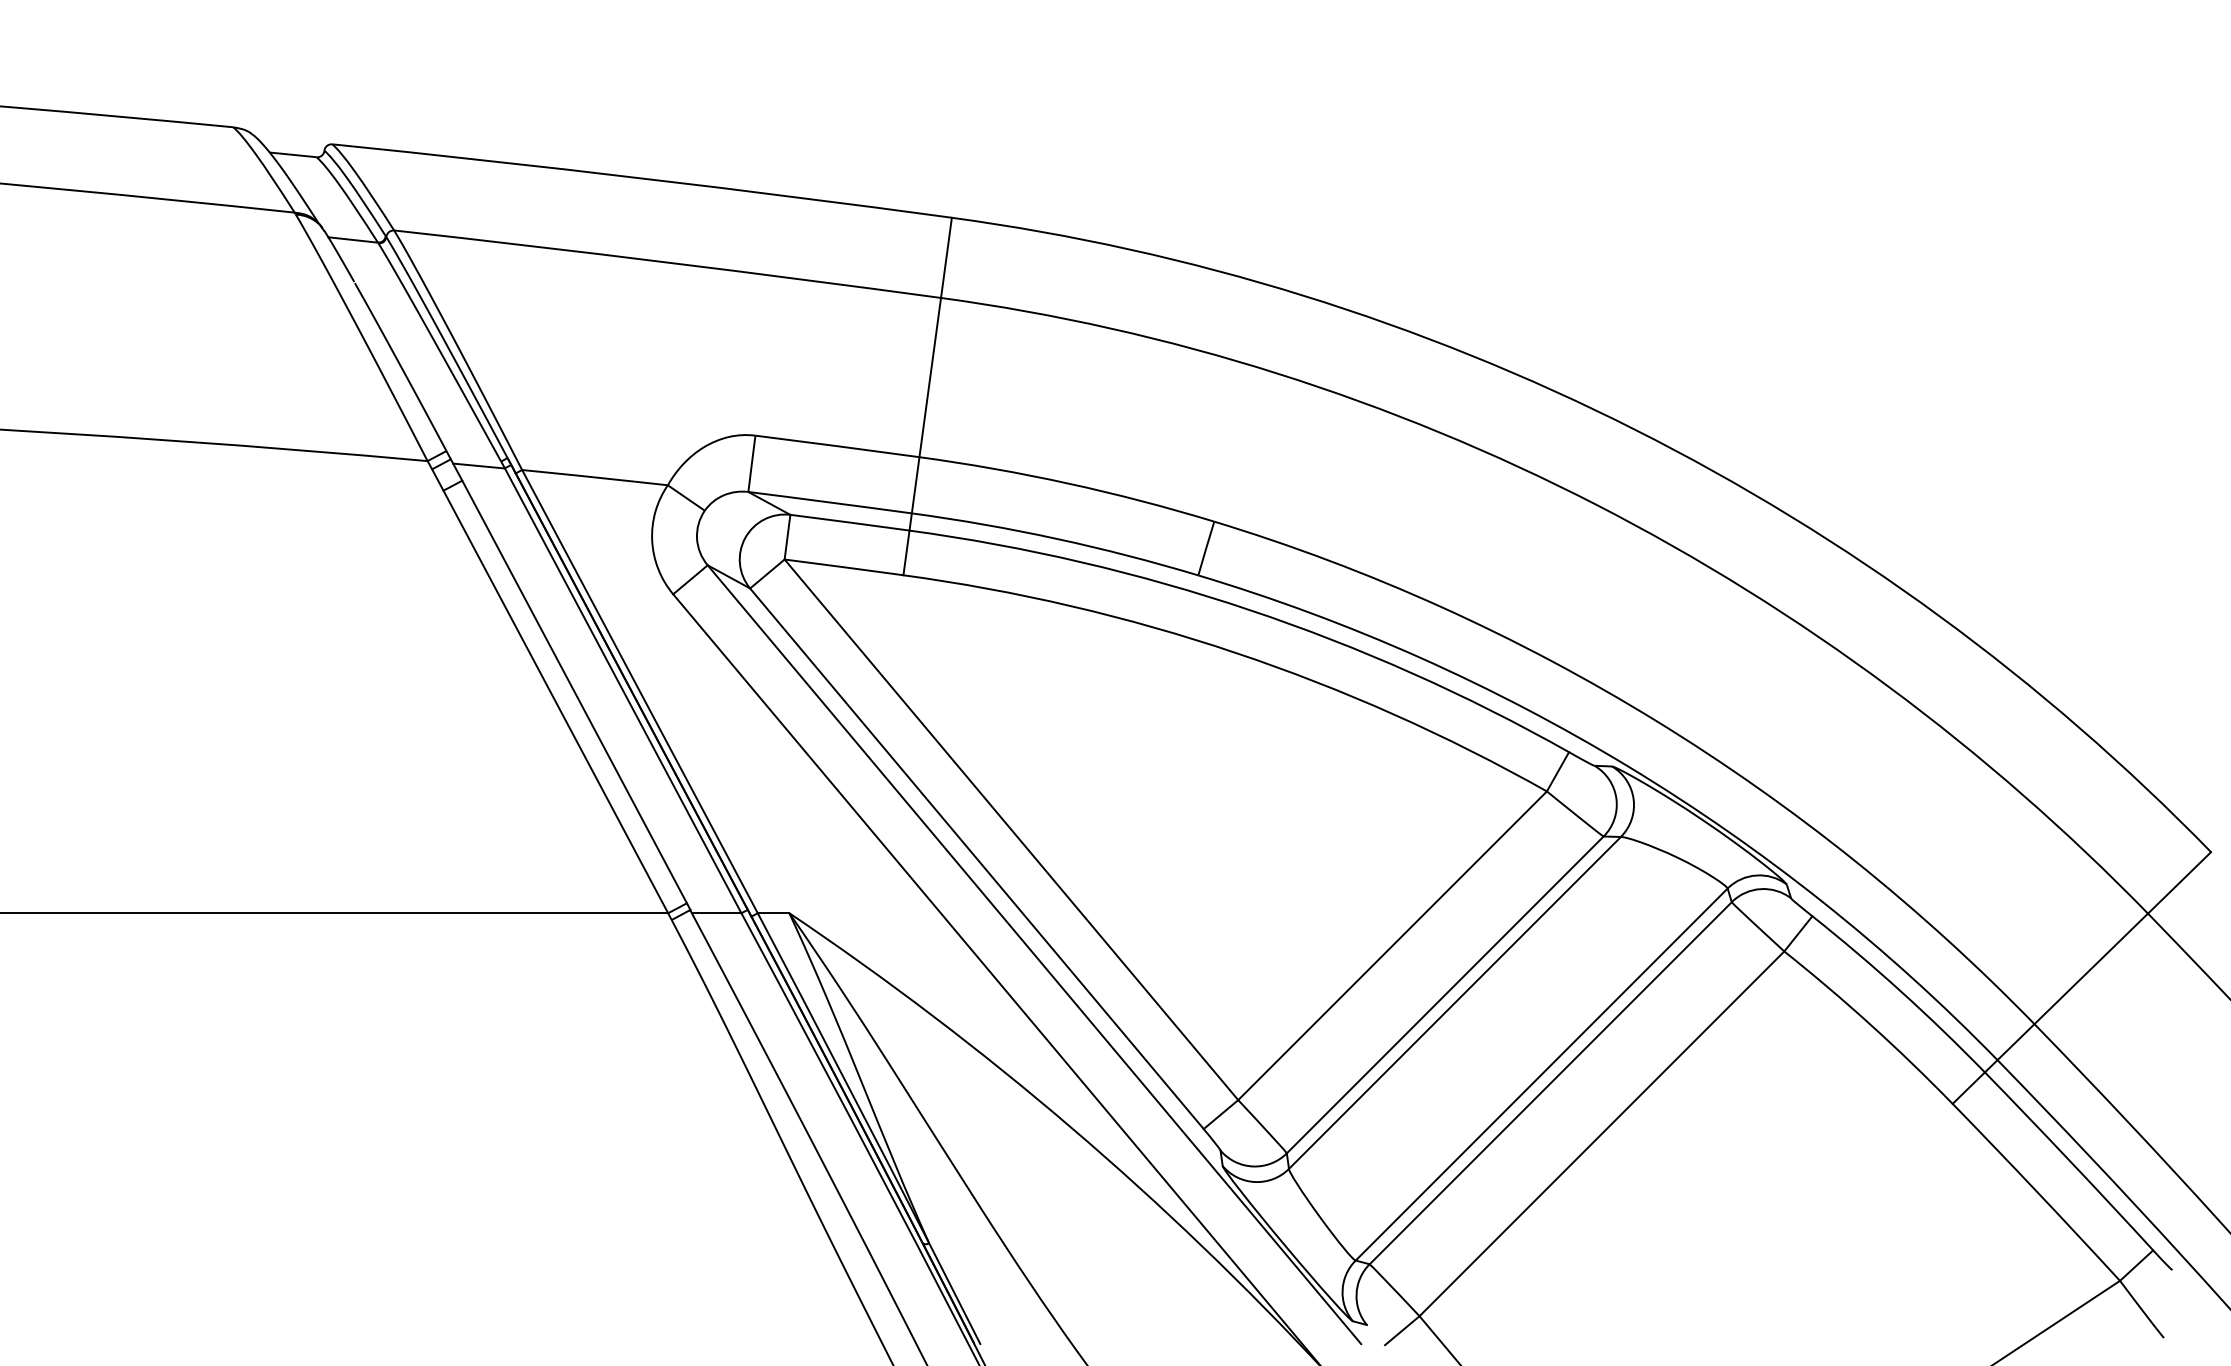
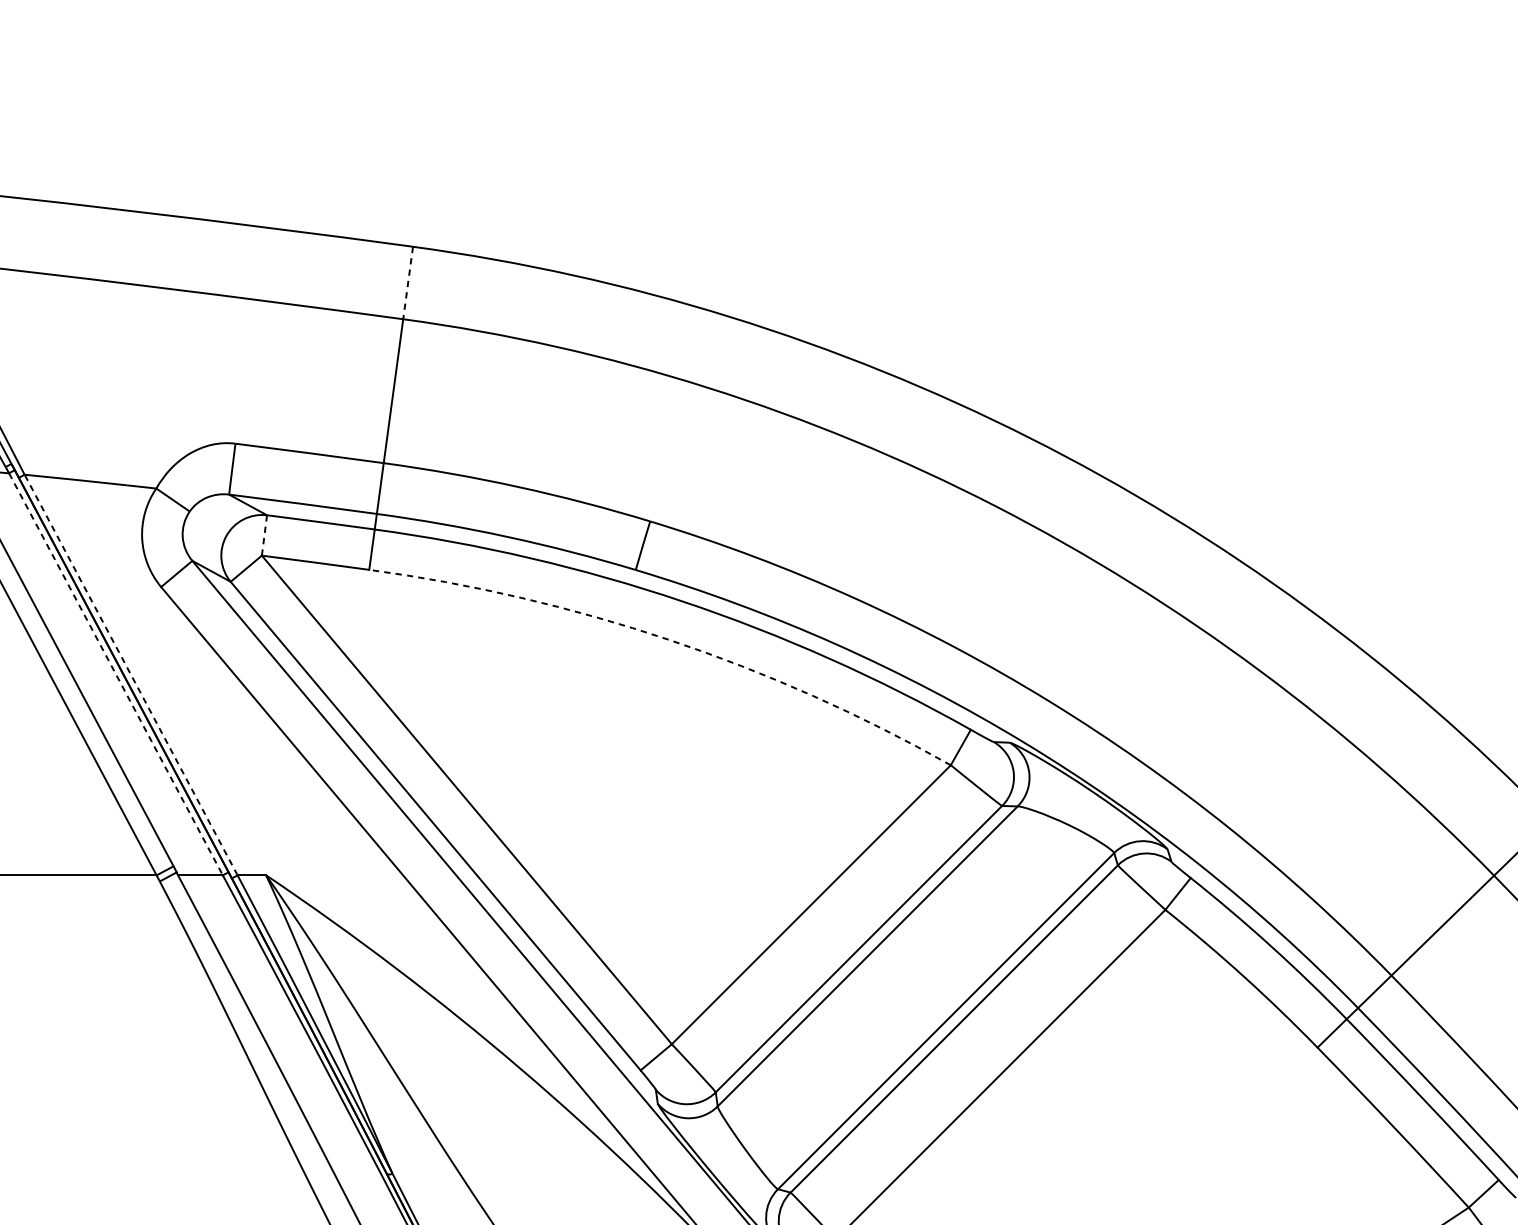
line: (946, 258) -> (408, 283), solid -> dashed
line: (787, 537) -> (264, 535), solid -> dashed
arc: (1235, 652) -> (669, 639), solid -> dashed
line: (623, 690) -> (116, 674), solid -> dashed
line: (640, 691) -> (131, 674), solid -> dashed

